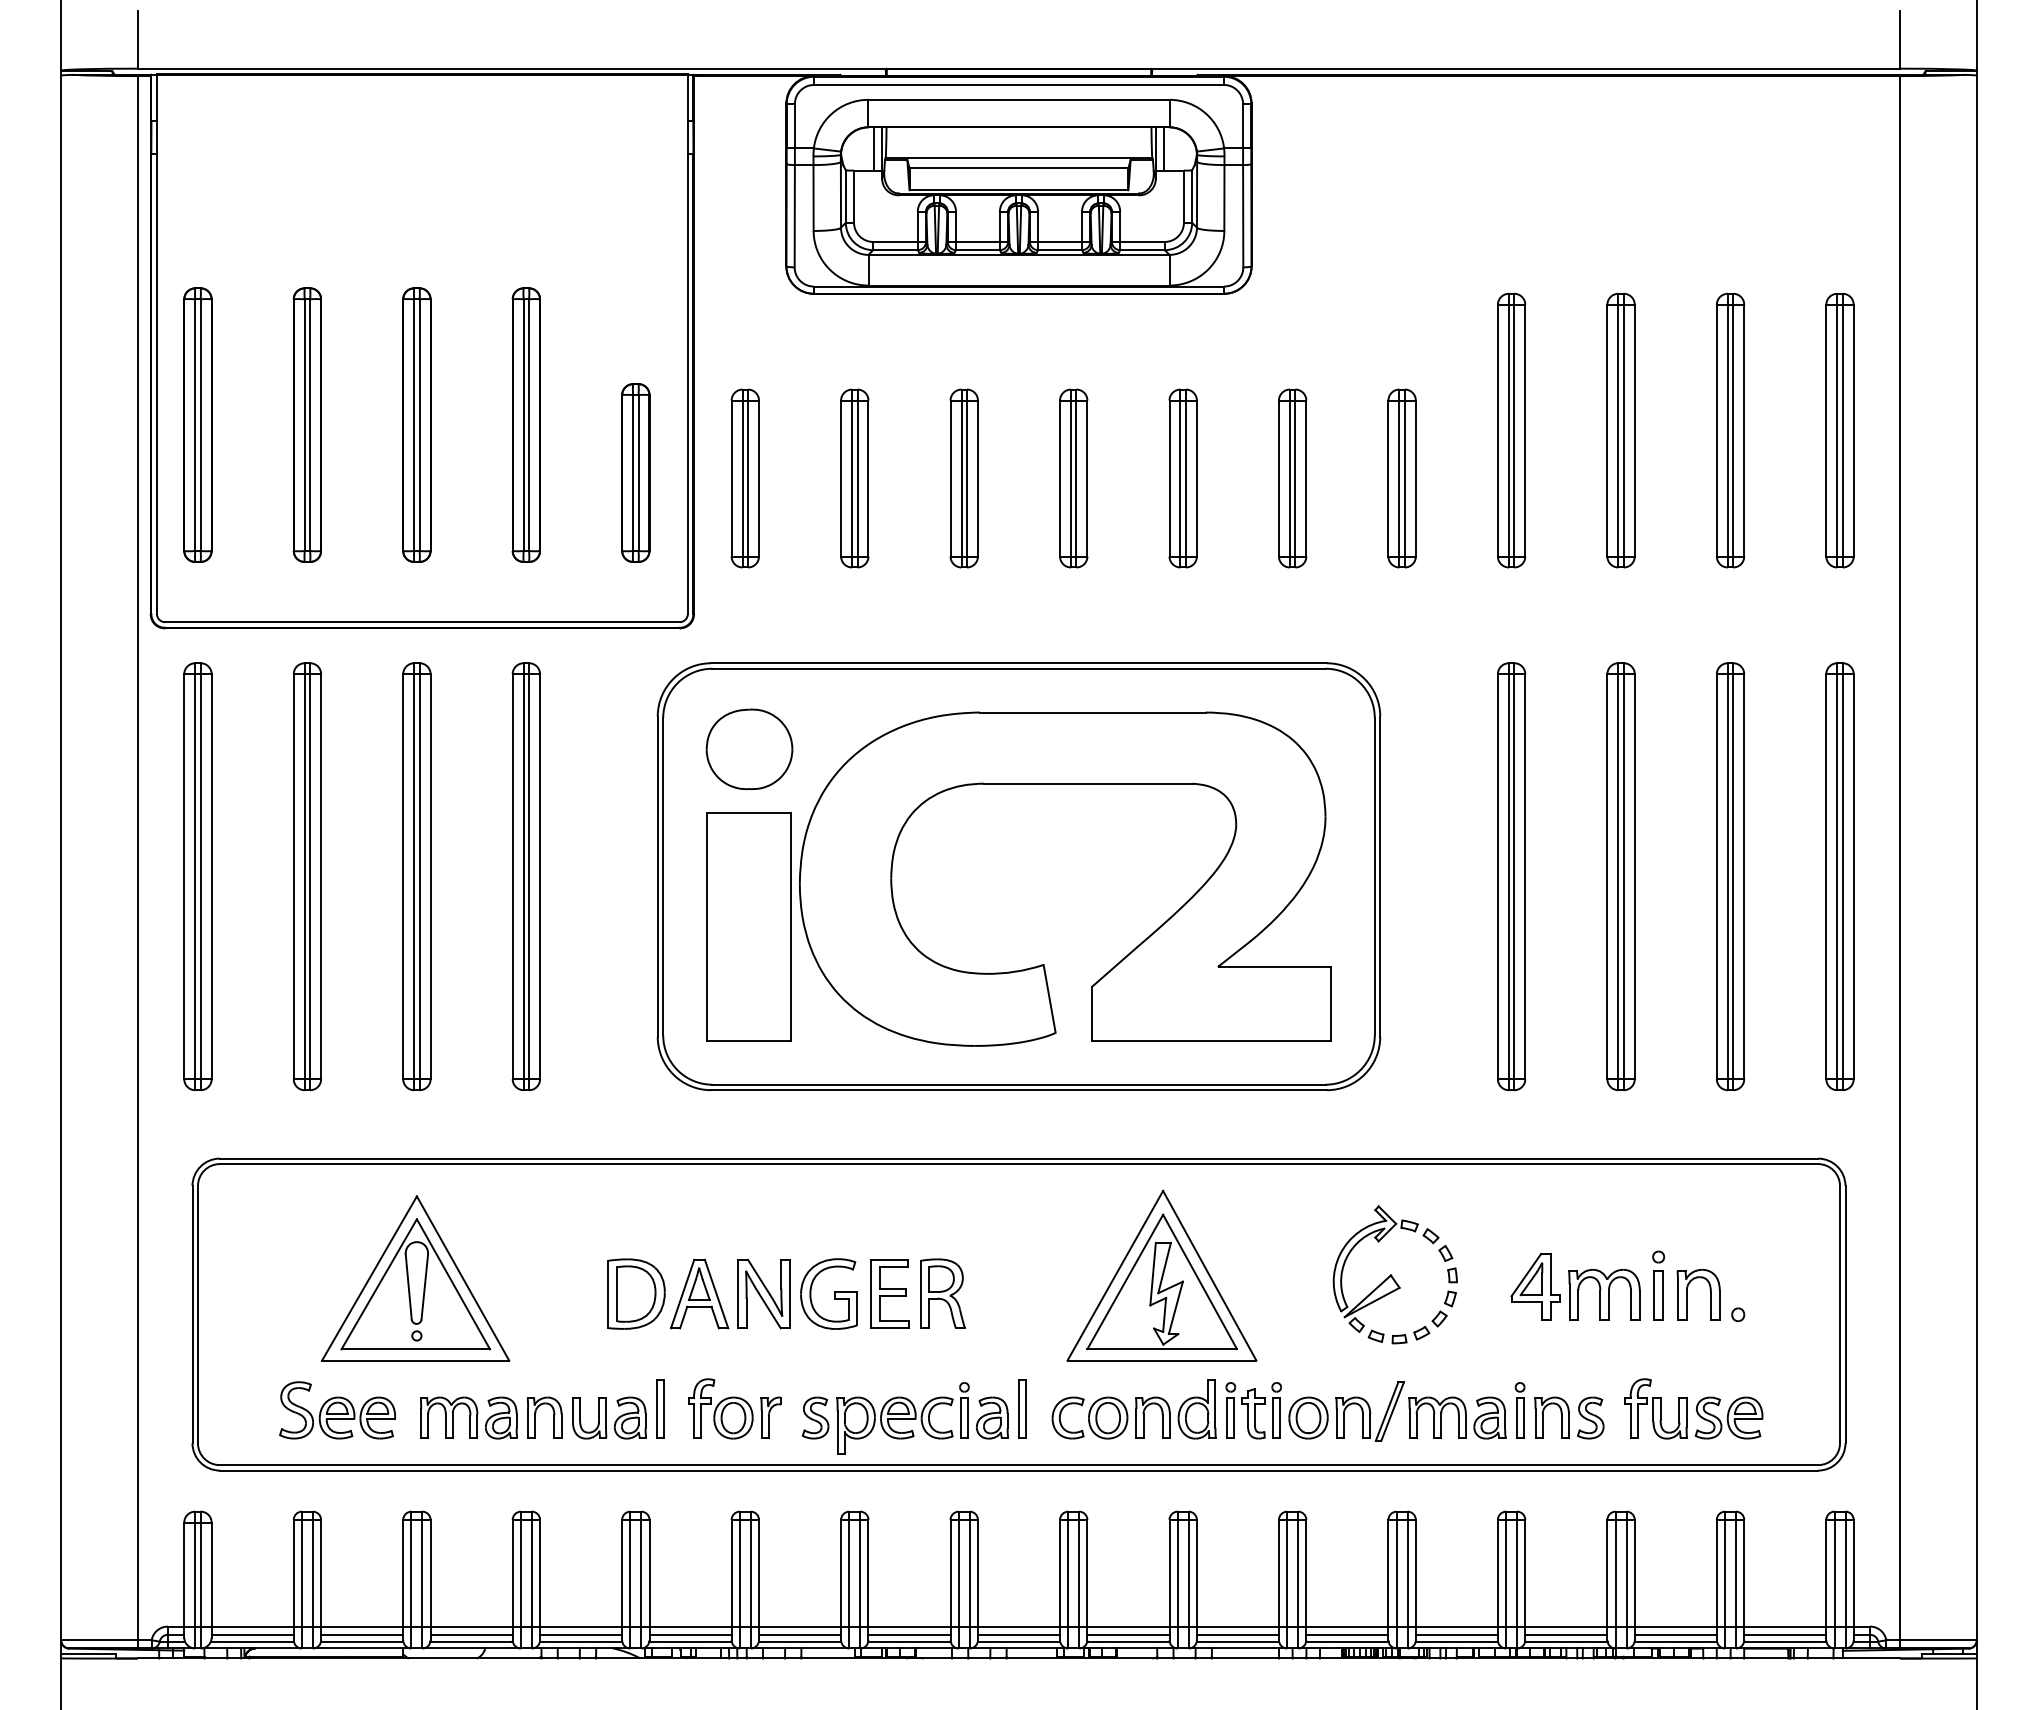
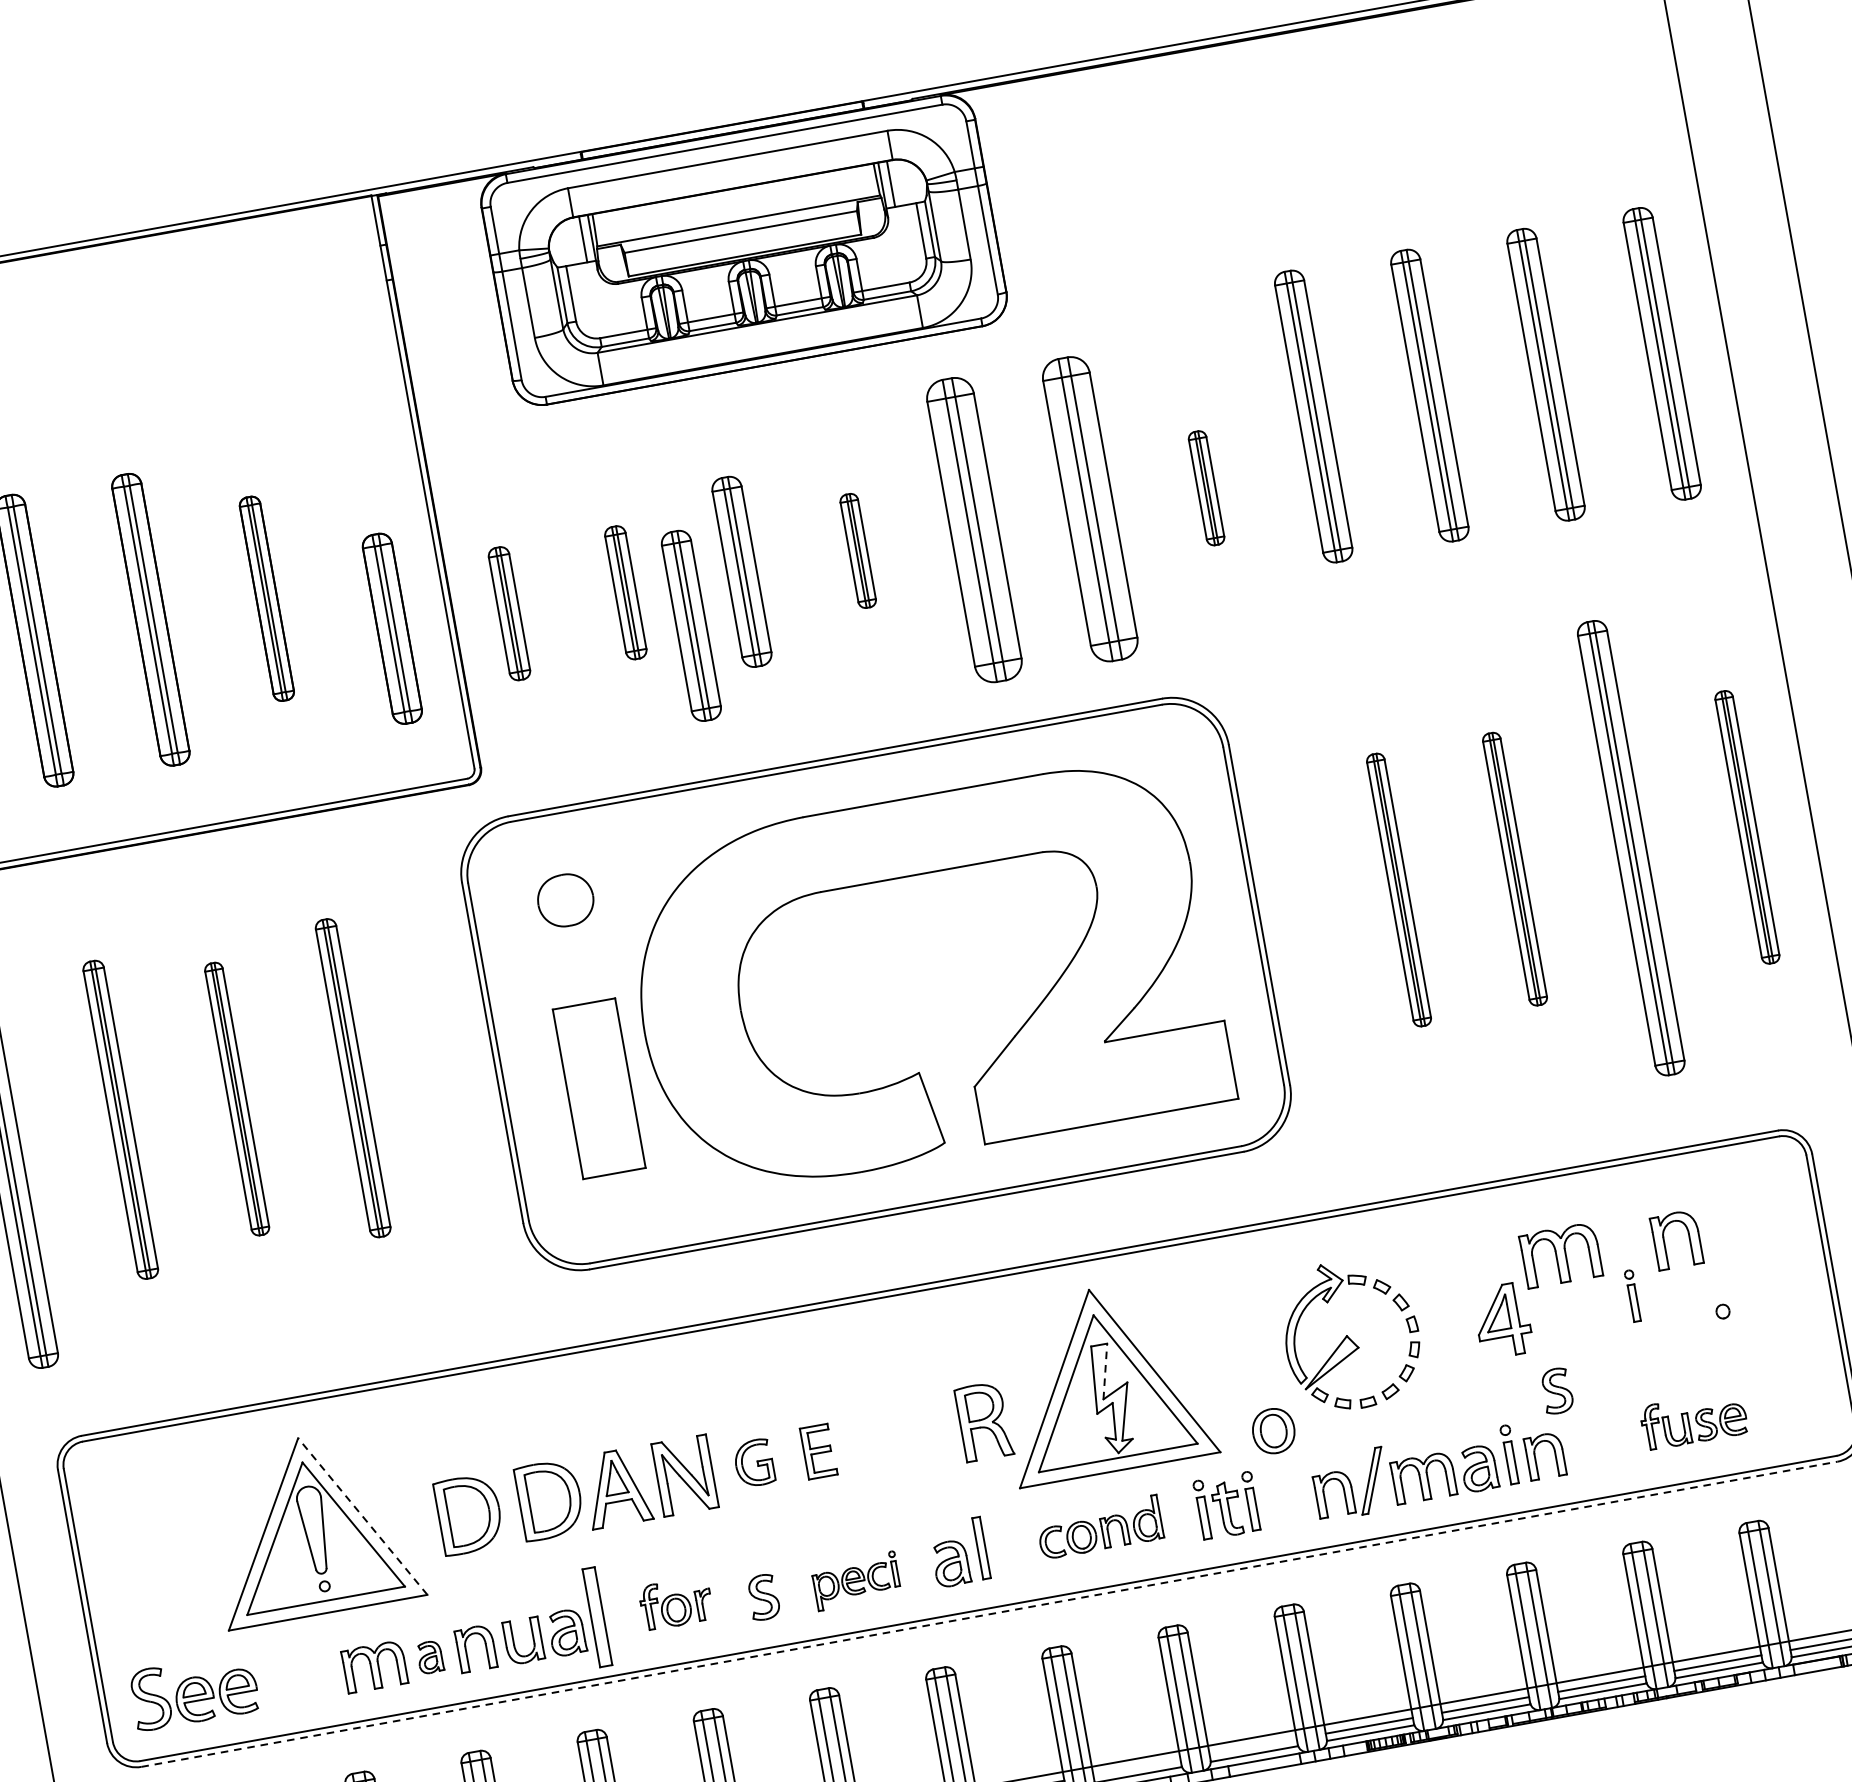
part: (525, 424) -> (266, 598), size x0.7
part: (744, 478) -> (508, 613), size x0.7
part: (854, 478) -> (625, 592), size x0.7
part: (1073, 478) -> (857, 551), size x0.6
part: (1182, 478) -> (973, 530), size x1.6
part: (1292, 478) -> (1090, 509), size x1.6
part: (1401, 478) -> (1205, 488), size x0.6
part: (908, 519) -> (690, 626), added
part: (749, 749) -> (565, 900), size x0.6
part: (306, 876) -> (119, 1119), size x0.7
part: (416, 876) -> (236, 1098), size x0.6
part: (525, 876) -> (352, 1078), size x0.7
part: (1511, 876) -> (1398, 889), size x0.6
part: (1620, 876) -> (1514, 868), size x0.6
part: (1839, 876) -> (1746, 827), size x0.6
part: (748, 926) -> (598, 1088), size x0.7
line: (1164, 1268) -> (1105, 1372), solid -> dashed
line: (462, 1278) -> (362, 1516), solid -> dashed
part: (1658, 1285) -> (1632, 1295), size x0.7
part: (560, 1293) -> (469, 1513), added
part: (828, 1293) -> (753, 1462), size x0.6
part: (889, 1293) -> (818, 1451), size x0.7
part: (942, 1293) -> (983, 1421), moved
part: (1604, 1294) -> (1560, 1255), moved
part: (1687, 1294) -> (1664, 1241), moved
part: (660, 1408) -> (597, 1616), size x1.6
part: (734, 1408) -> (675, 1602), size x0.7
part: (1693, 1408) -> (1693, 1419), size x0.7
part: (1133, 1409) -> (1099, 1527), size x0.7
part: (337, 1410) -> (194, 1691), moved
part: (501, 1417) -> (430, 1656), size x0.7
part: (1308, 1417) -> (1273, 1430), moved
part: (1590, 1417) -> (1556, 1390), moved
part: (902, 1418) -> (855, 1581), size x0.6
line: (1019, 1470) -> (989, 1614), solid -> dashed
line: (1128, 1634) -> (1136, 1767), removed
line: (1237, 1634) -> (1252, 1746), removed

